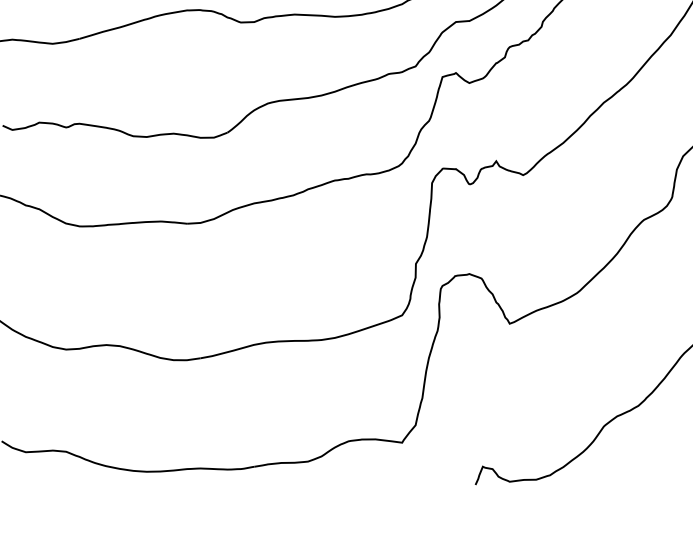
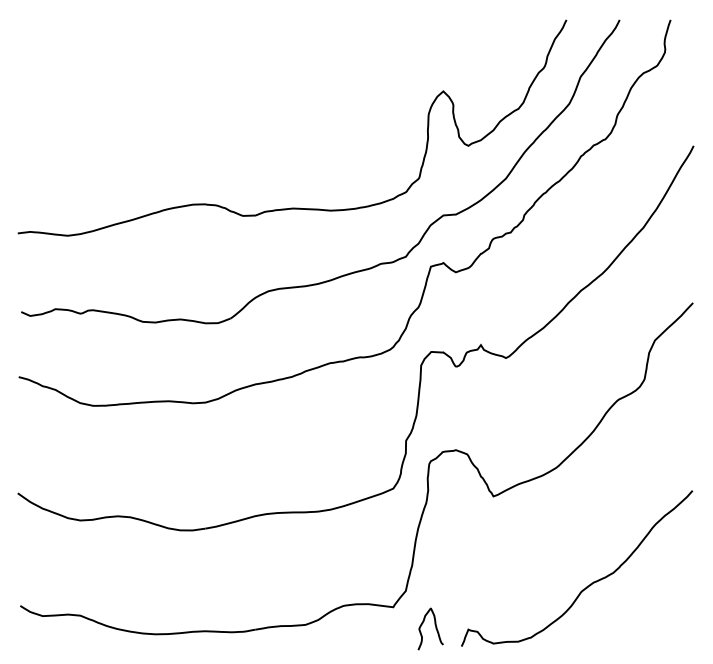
curve: (447, 465) -> (435, 628), added

